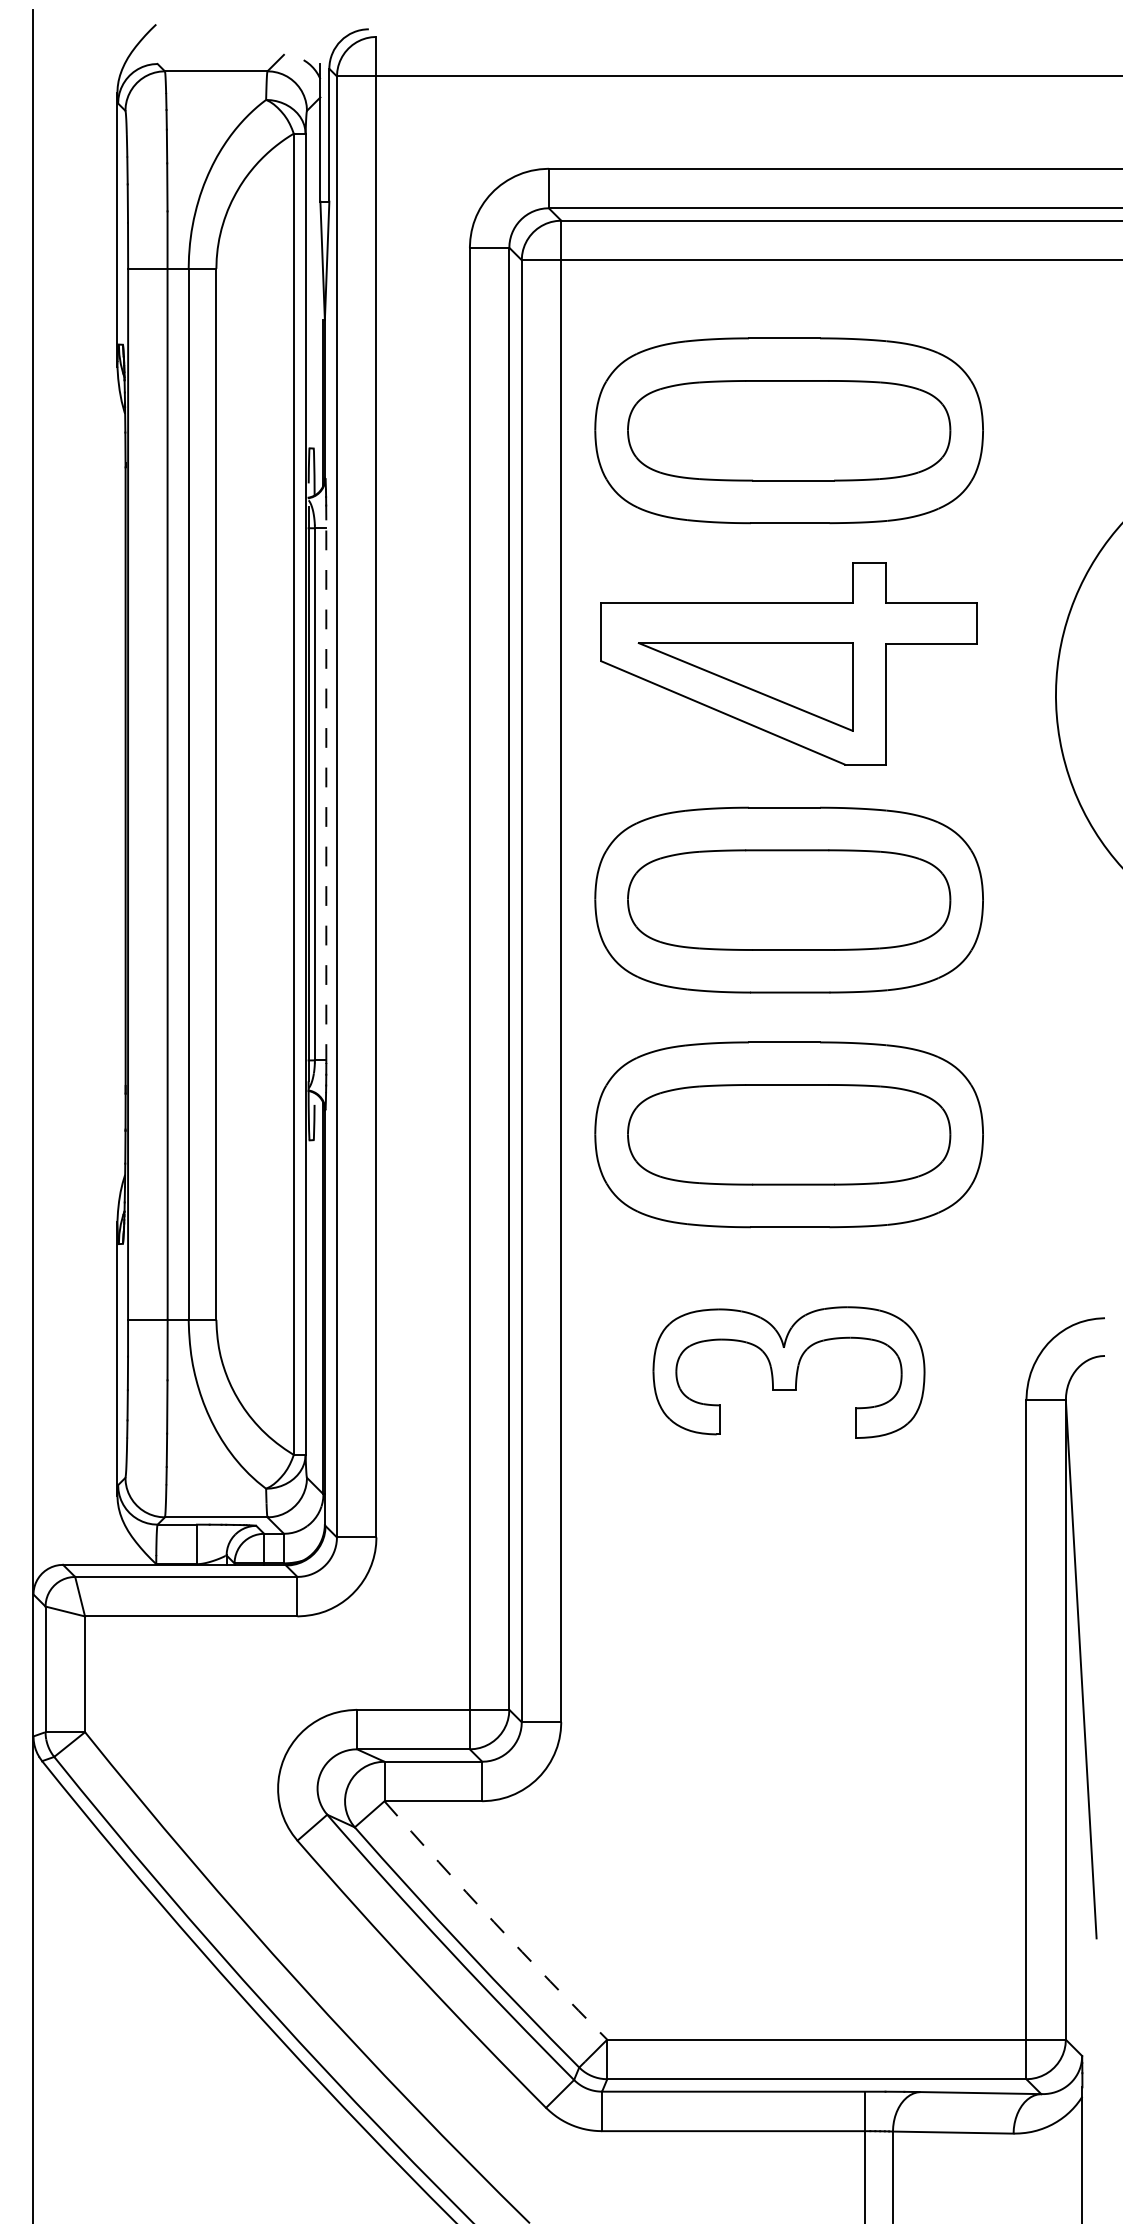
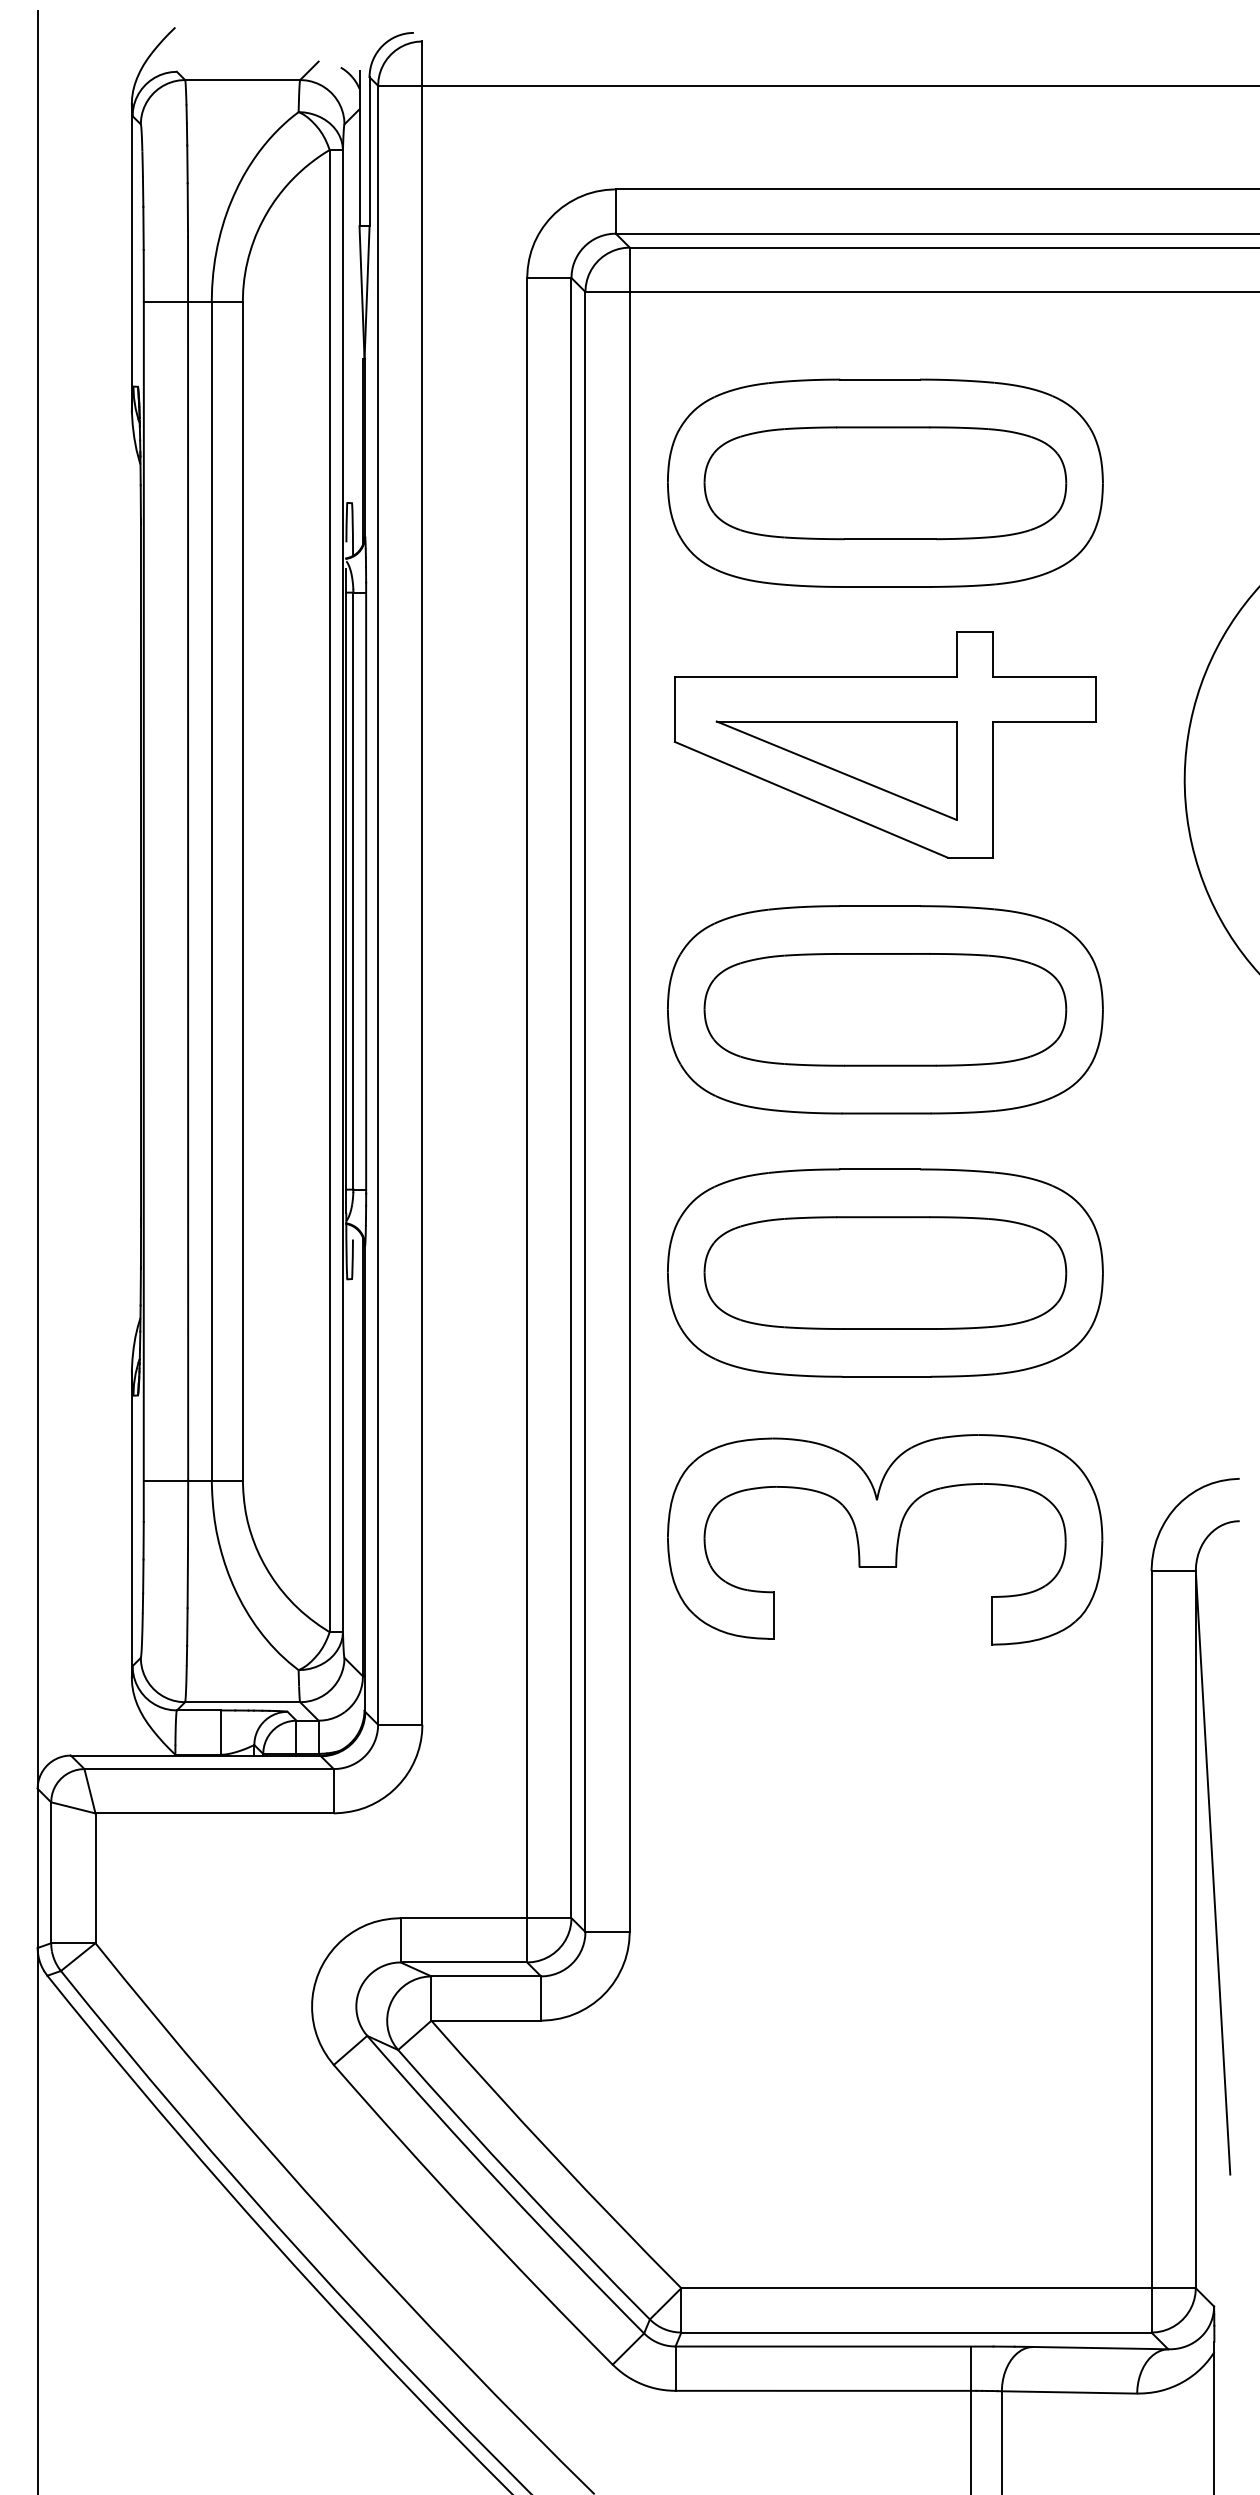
line: (326, 791) -> (366, 887), dashed -> solid
part: (789, 1372) -> (885, 1539), size x1.43
arc: (494, 1922) -> (554, 2156), dashed -> solid

